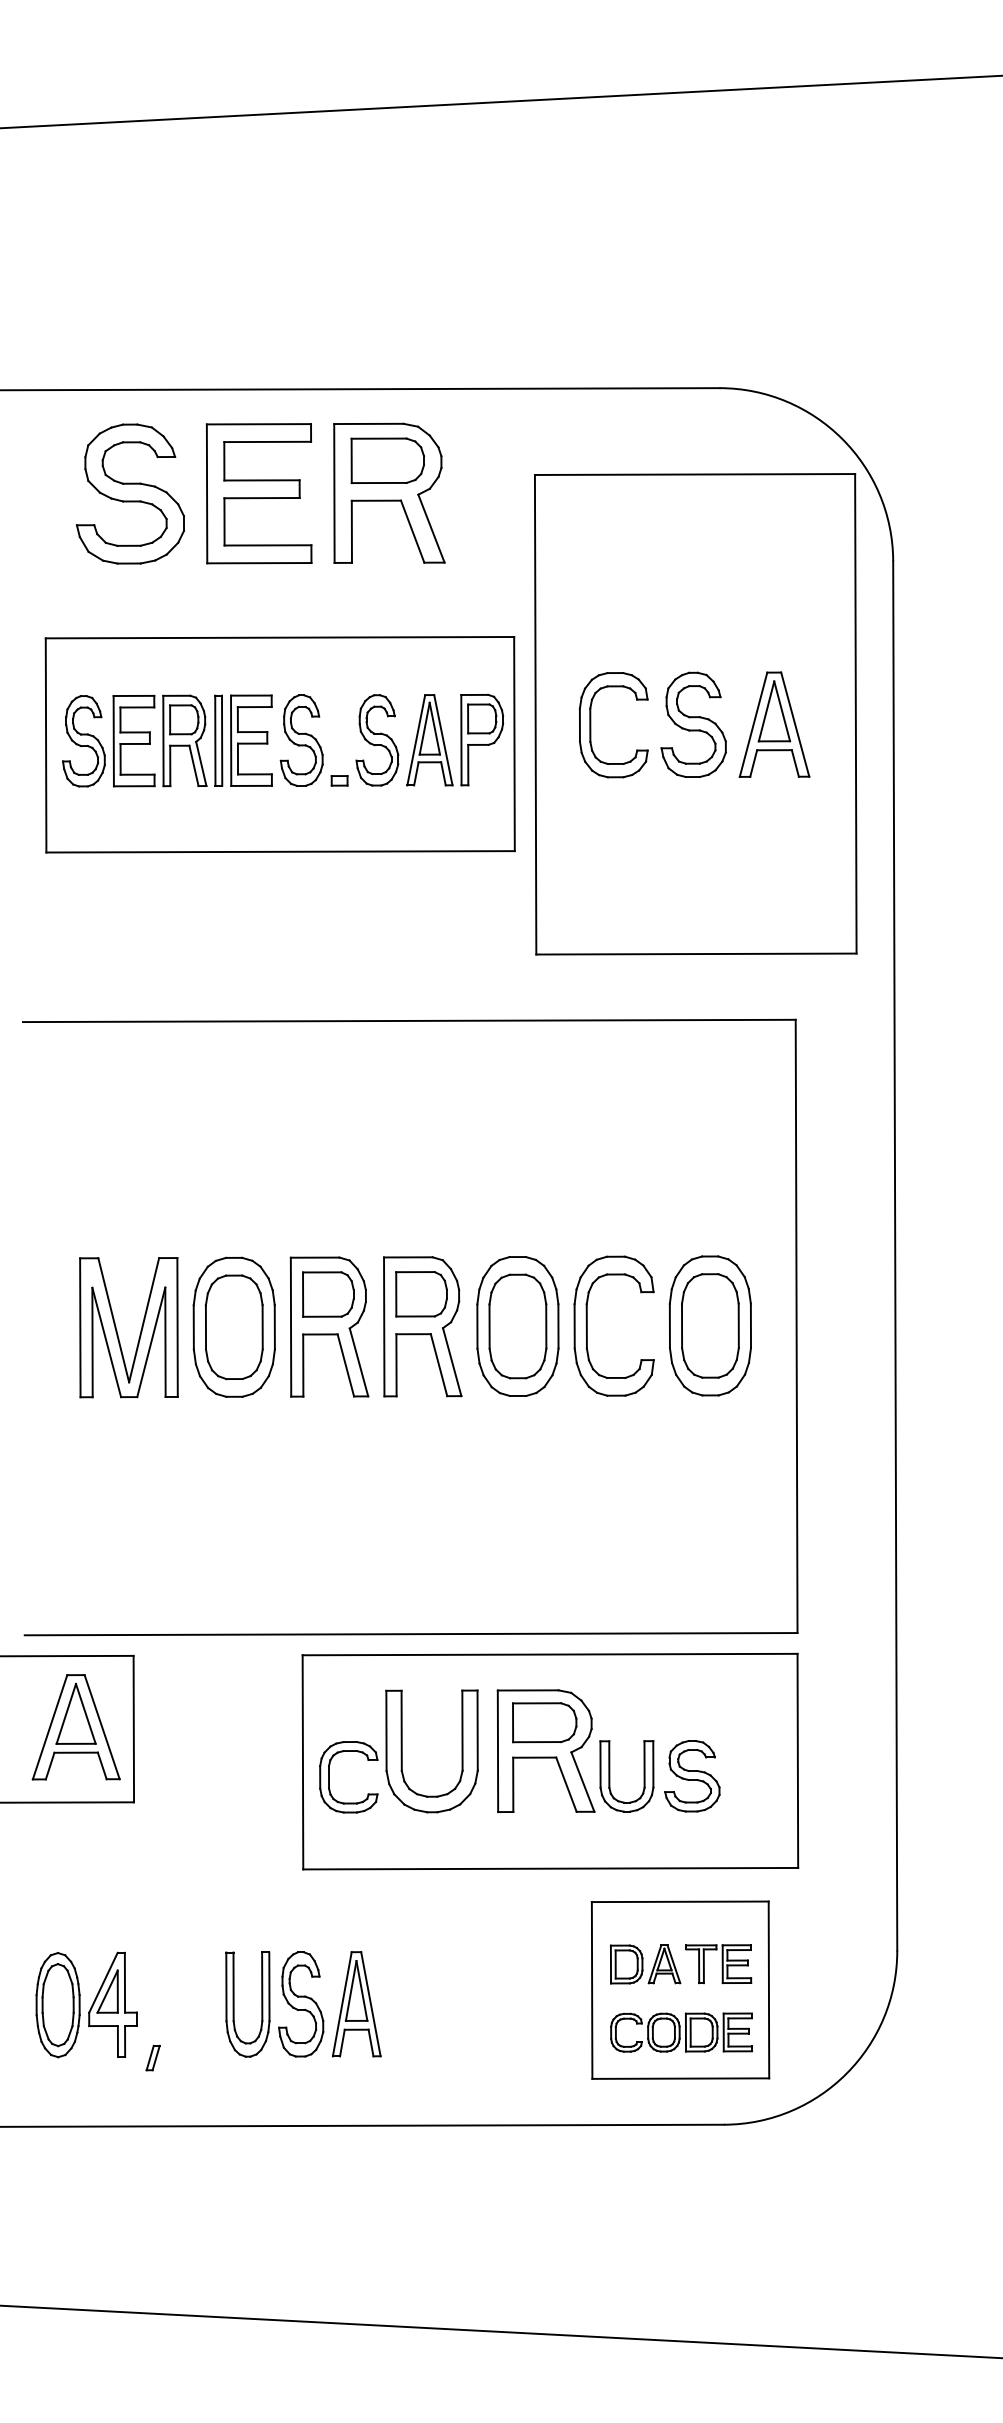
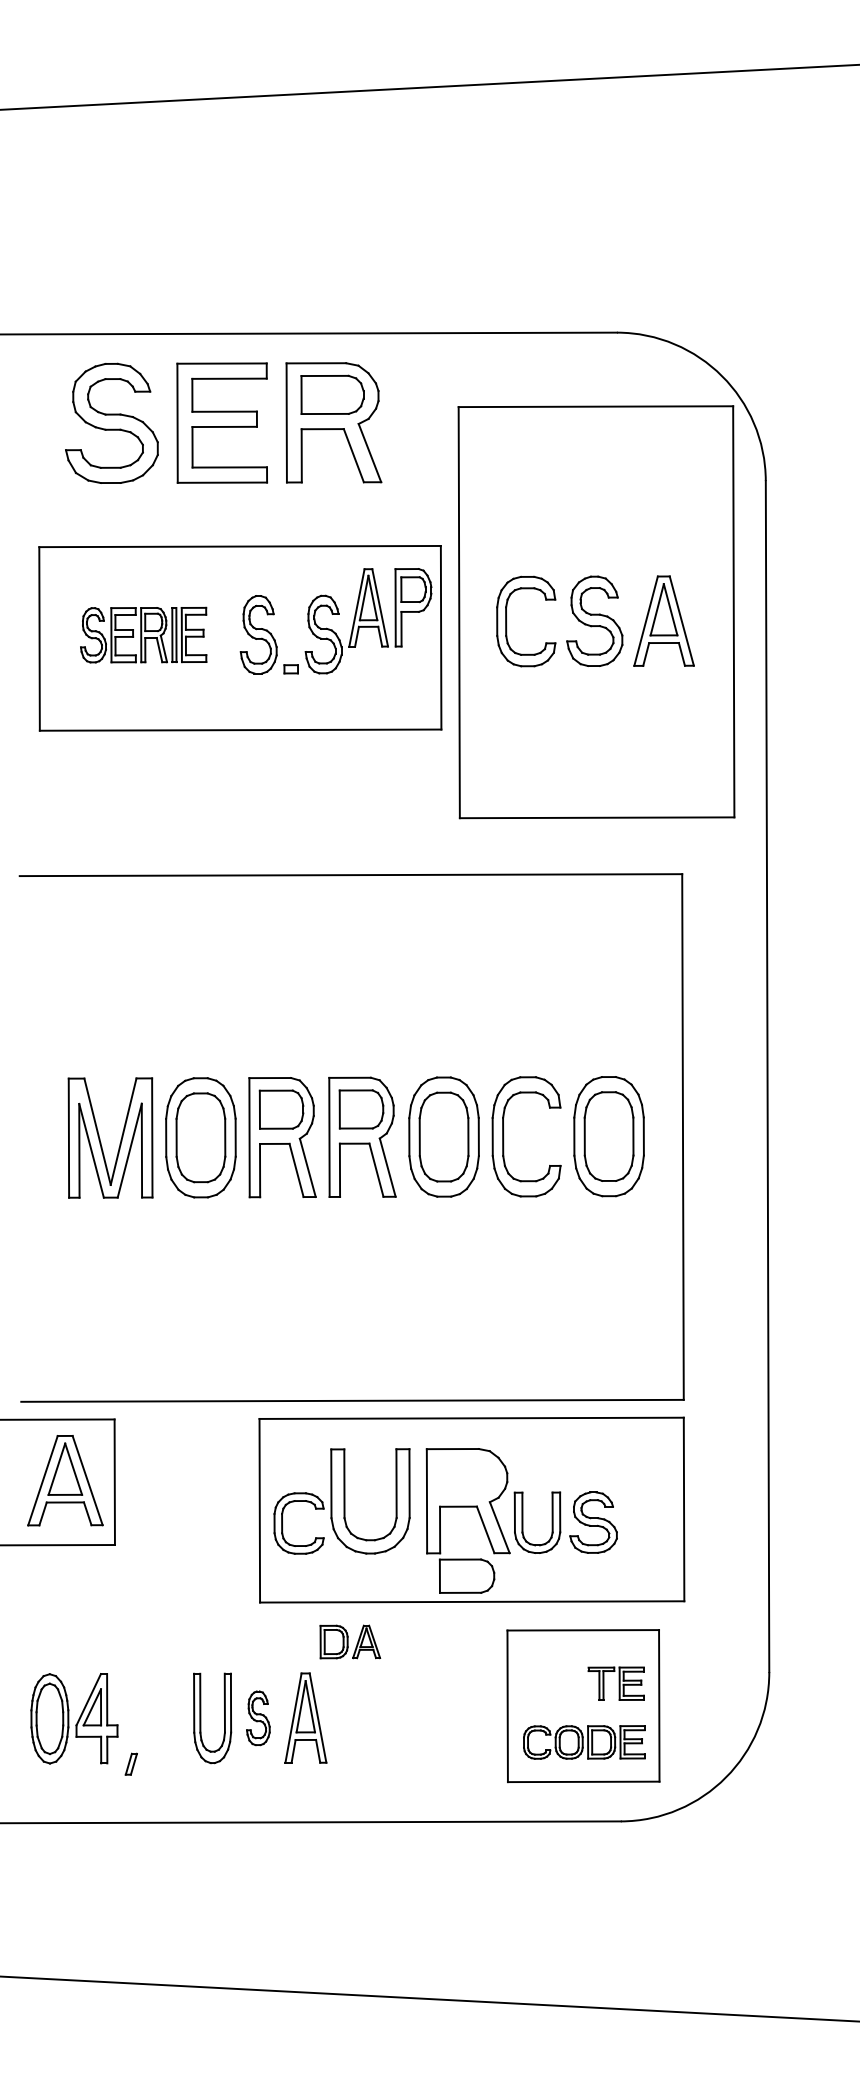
part: (455, 739) -> (390, 607), moved
part: (167, 740) -> (143, 634), size x0.7
part: (544, 1722) -> (466, 1576), moved
part: (645, 1964) -> (350, 1642), moved
part: (301, 2004) -> (258, 1718), size x0.6

